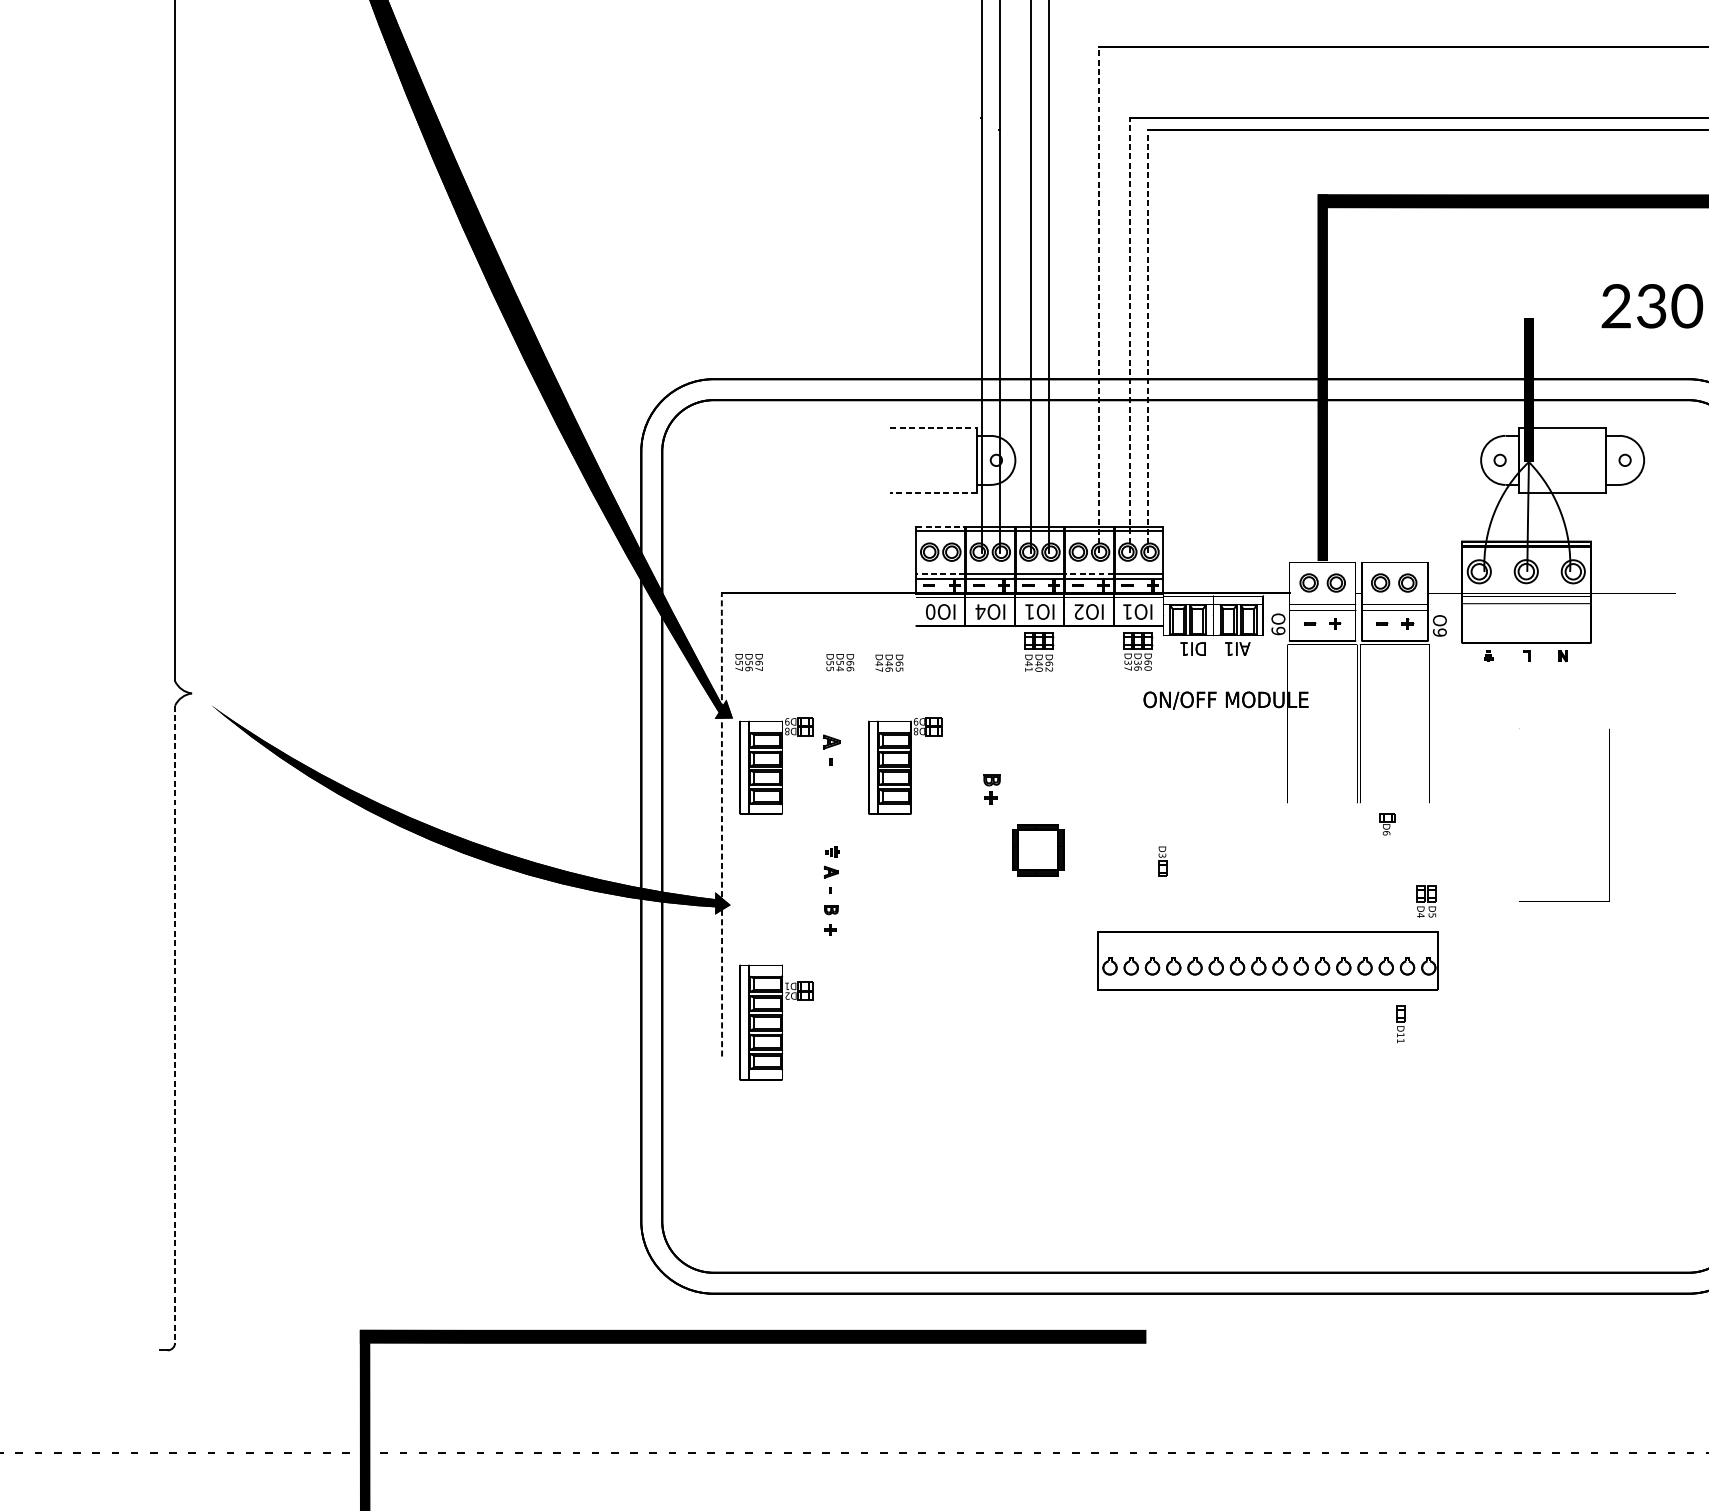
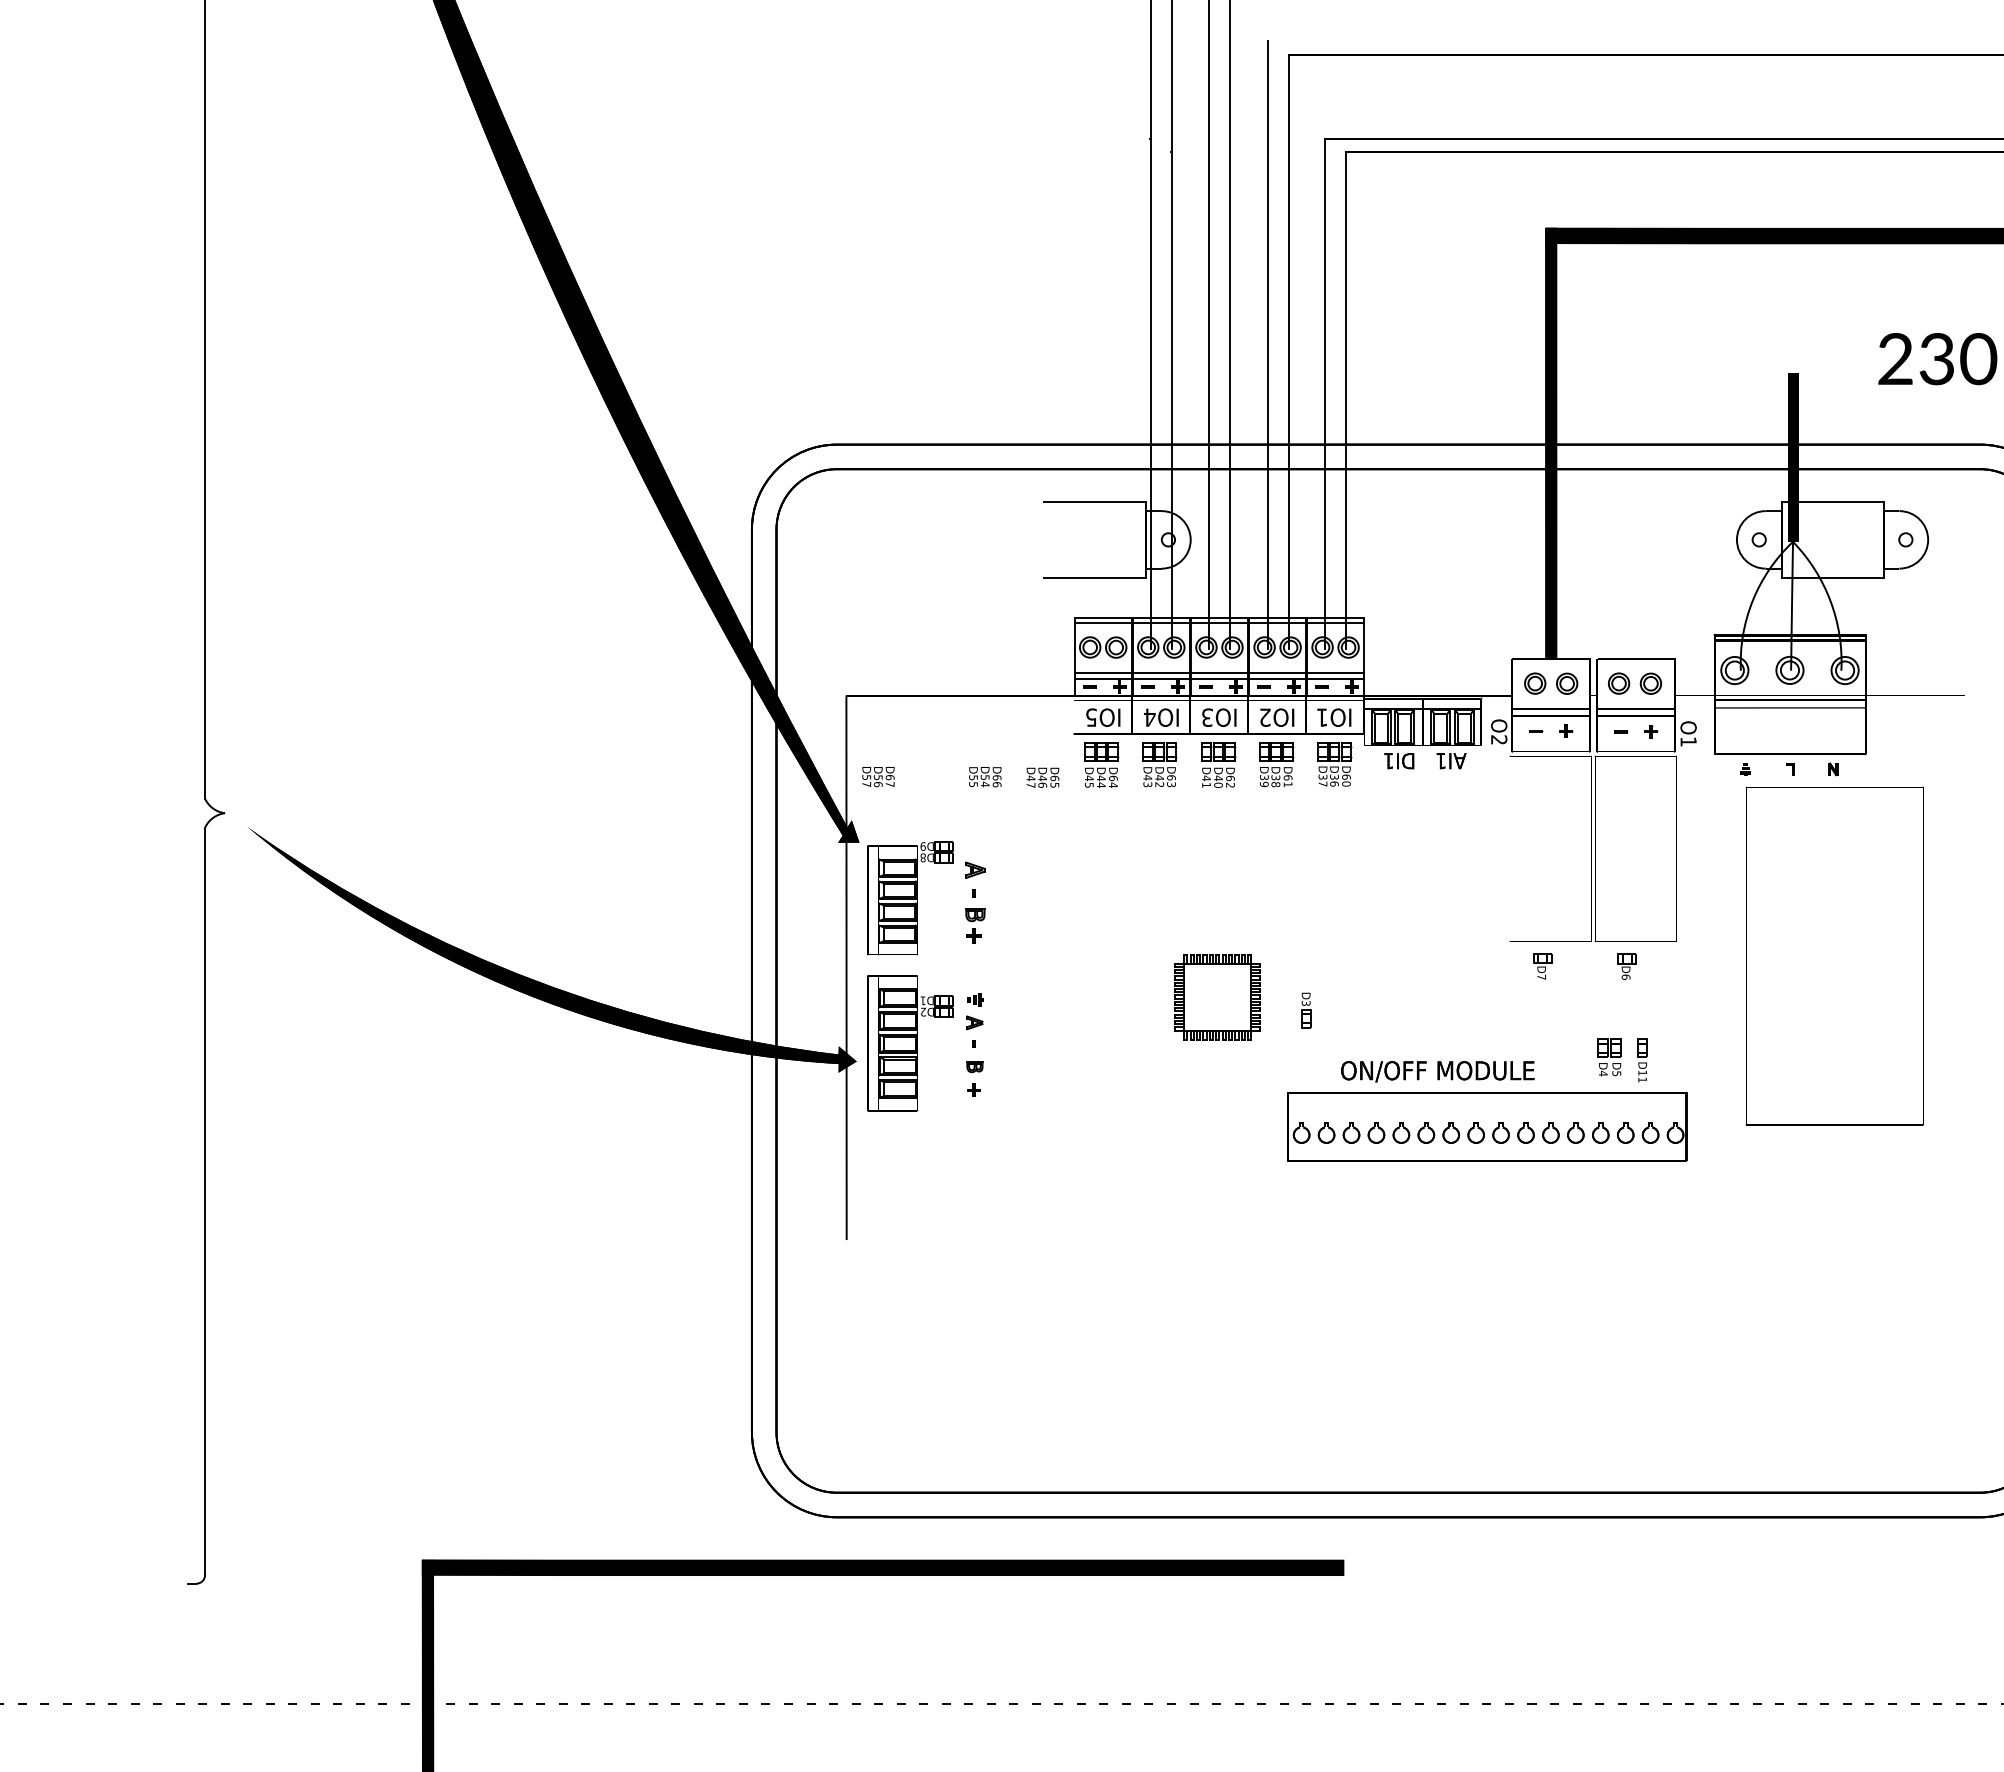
line: (1081, 293) -> (1268, 344), added
line: (1099, 300) -> (1289, 352), dashed -> solid
line: (1130, 335) -> (1325, 393), dashed -> solid
line: (1148, 340) -> (1346, 399), dashed -> solid
line: (934, 428) -> (1095, 502), dashed -> solid
line: (933, 492) -> (1094, 577), dashed -> solid
line: (941, 526) -> (1103, 617), dashed -> solid
line: (941, 573) -> (1103, 672), dashed -> solid
line: (1089, 573) -> (1277, 672), dashed -> solid
text: (929, 611) -> (1090, 717), IO0 -> IO5
text: (1029, 611) -> (1207, 717), IO1 -> IO3
text: (1278, 630) -> (1499, 739), O9 -> O2
text: (1439, 632) -> (1688, 741), O9 -> O1
part: (988, 651) -> (1159, 764), added
part: (1088, 651) -> (1276, 764), added
part: (939, 652) -> (1101, 765), added
text: (1225, 700) -> (1437, 1071), moved
part: (905, 766) -> (1061, 898), removed
part: (992, 789) -> (975, 925), moved
part: (1564, 814) -> (1834, 955), size x1.67
line: (721, 824) -> (846, 967), dashed -> solid
part: (1315, 824) -> (1542, 966), added
part: (1038, 850) -> (1217, 997), size x1.43
part: (1162, 861) -> (1306, 1010), moved
part: (1426, 901) -> (1609, 1057), moved
part: (776, 1022) -> (910, 1043), moved
line: (175, 1024) -> (205, 1201), dashed -> solid
part: (1400, 1024) -> (1642, 1060), moved

